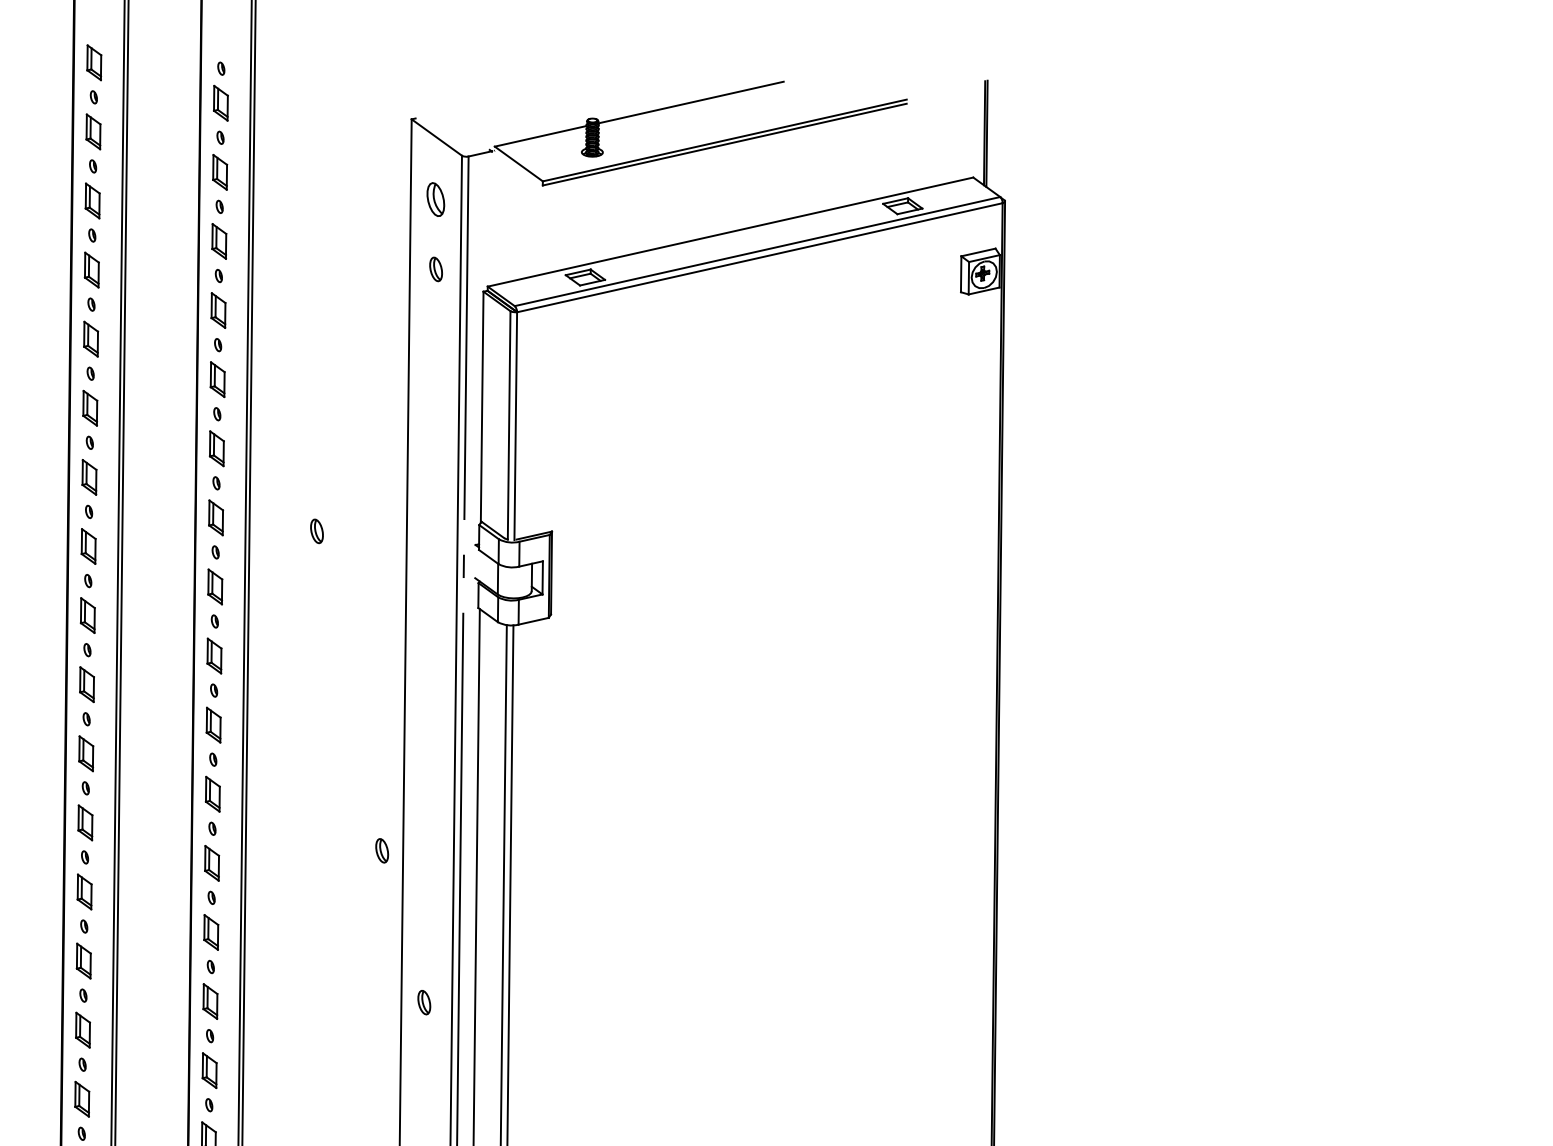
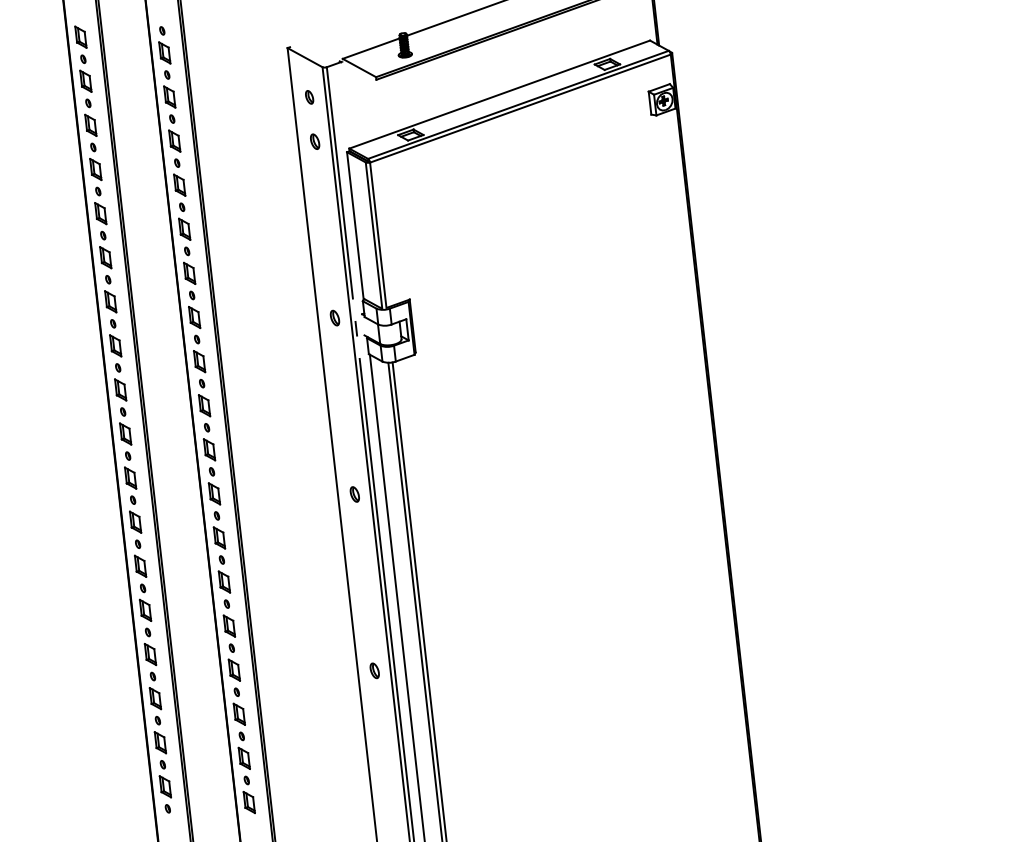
part: (435, 199) -> (309, 97), size x0.62
part: (316, 530) -> (334, 317), moved
part: (381, 850) -> (354, 494), moved
part: (423, 1002) -> (374, 670), moved

